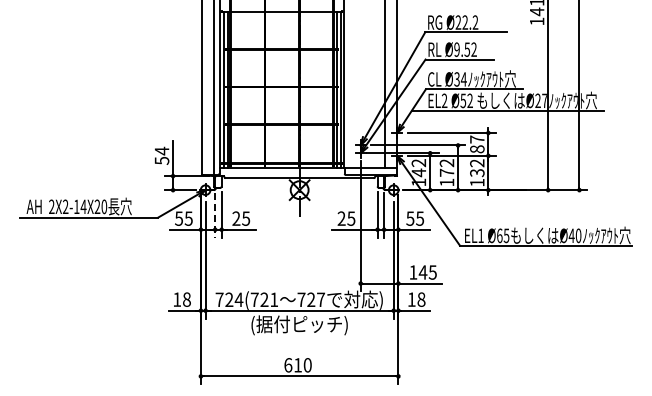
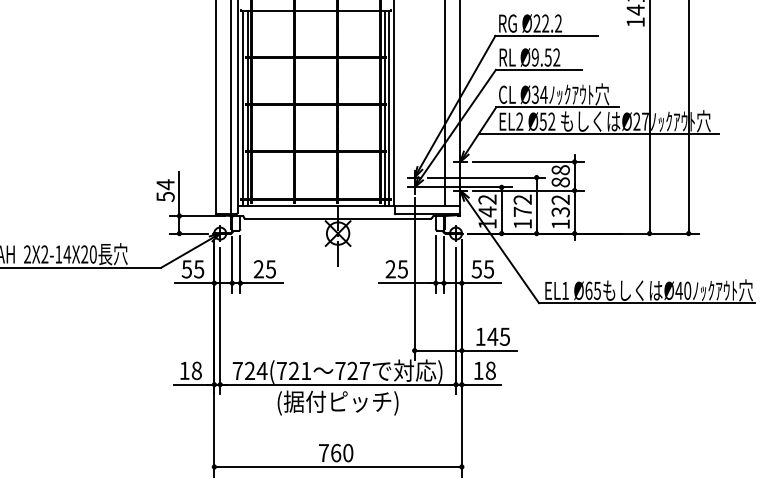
text: (477, 139) -> (561, 170), 87 -> 88
line: (215, 215) -> (232, 265), dashed -> solid
text: (293, 365) -> (330, 453), 610 -> 760

